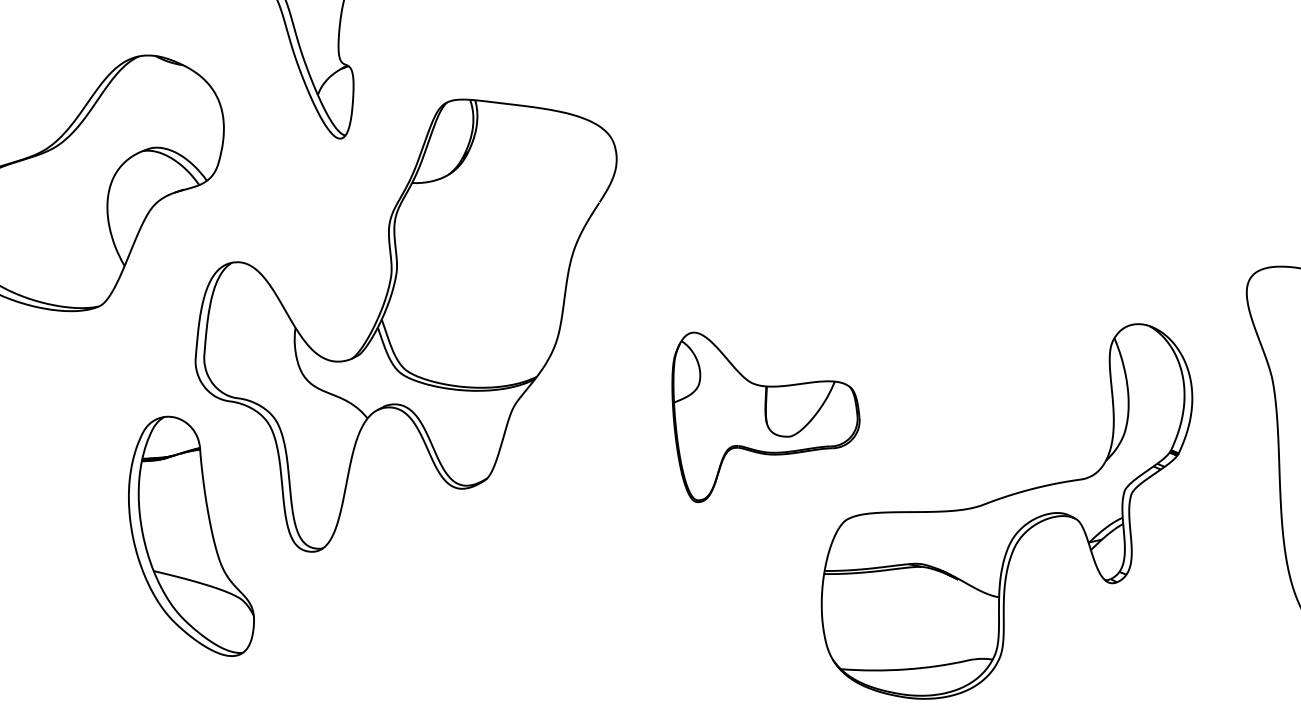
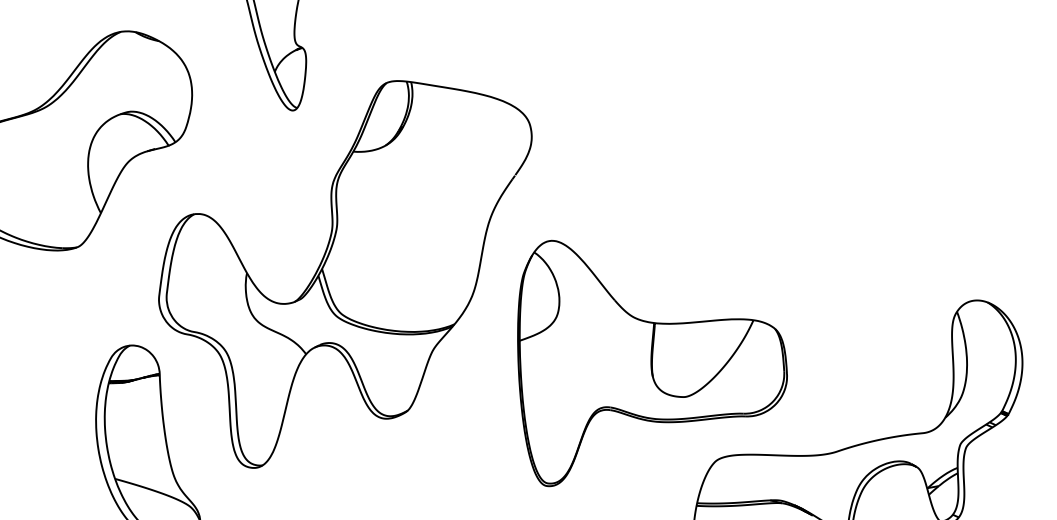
part: (765, 417) -> (651, 367), size x1.67

